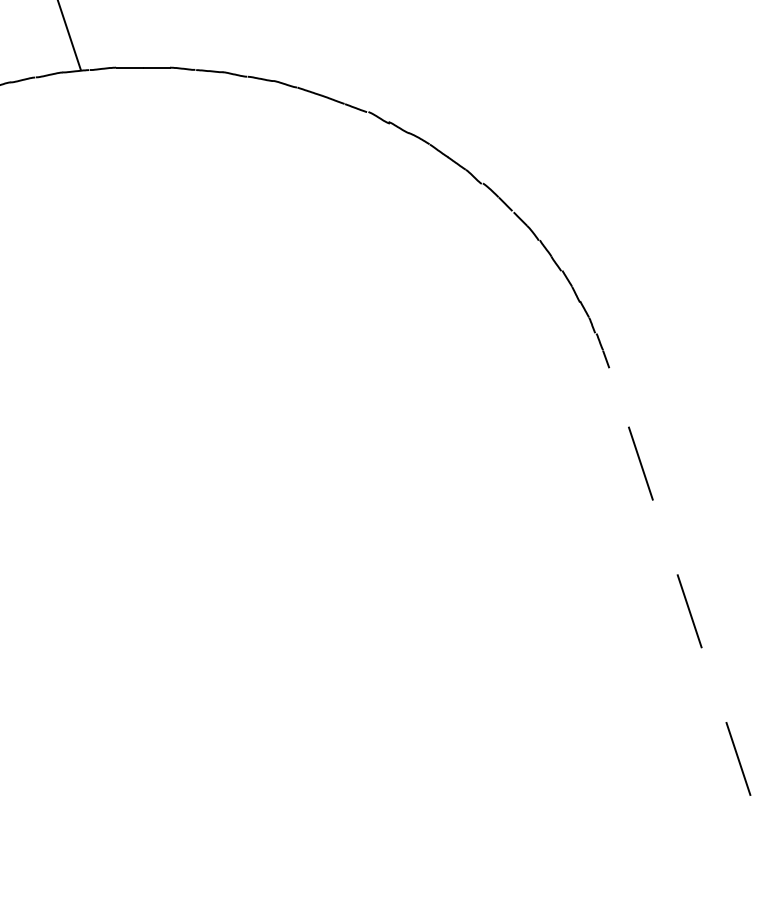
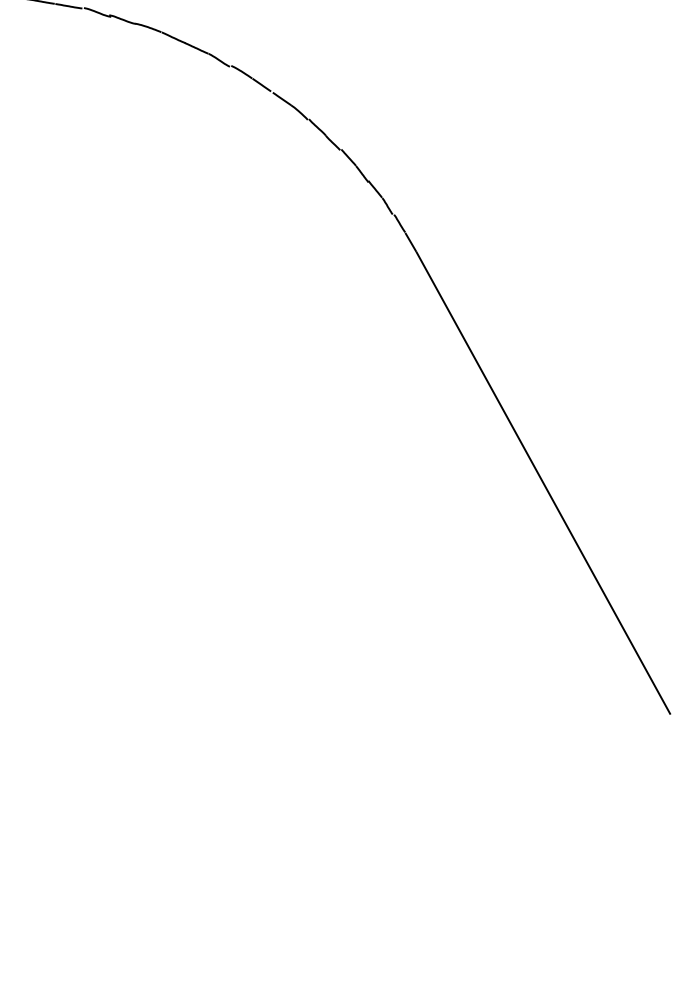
line: (679, 581) -> (542, 482), dashed -> solid

